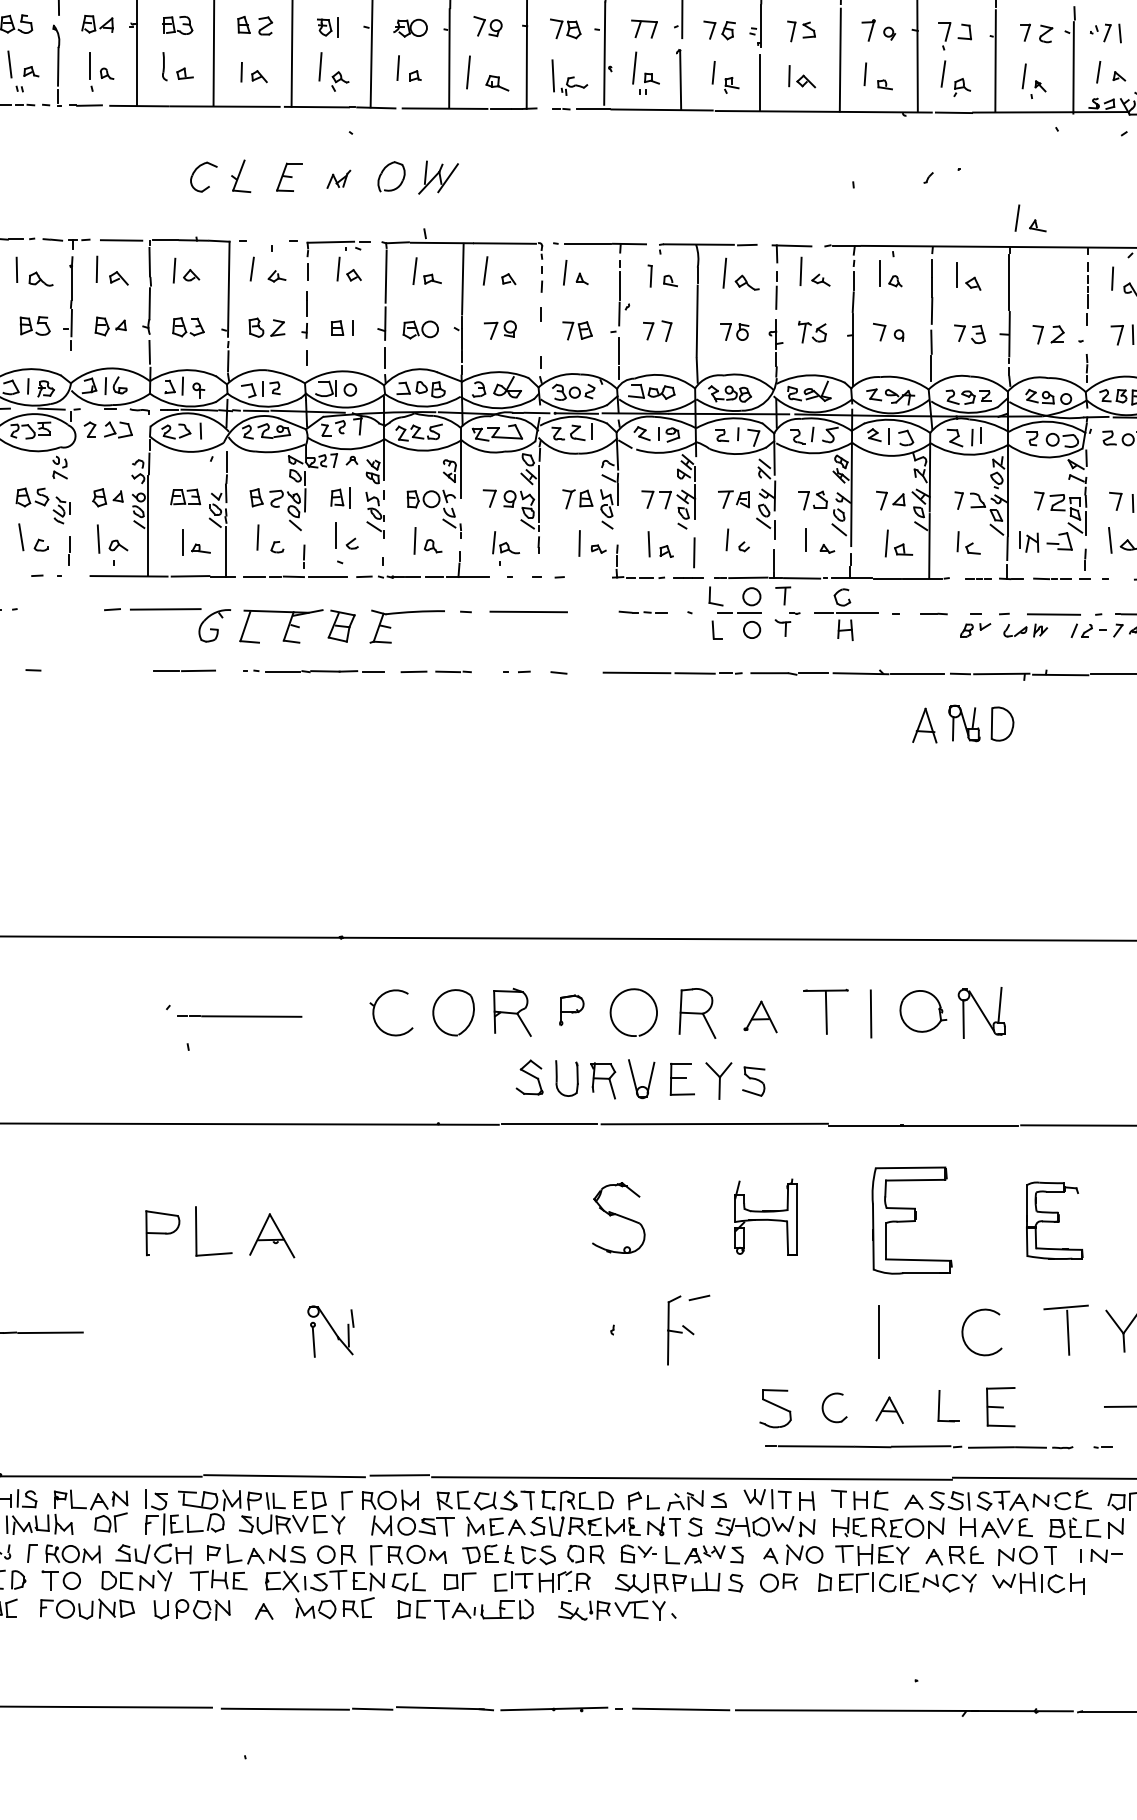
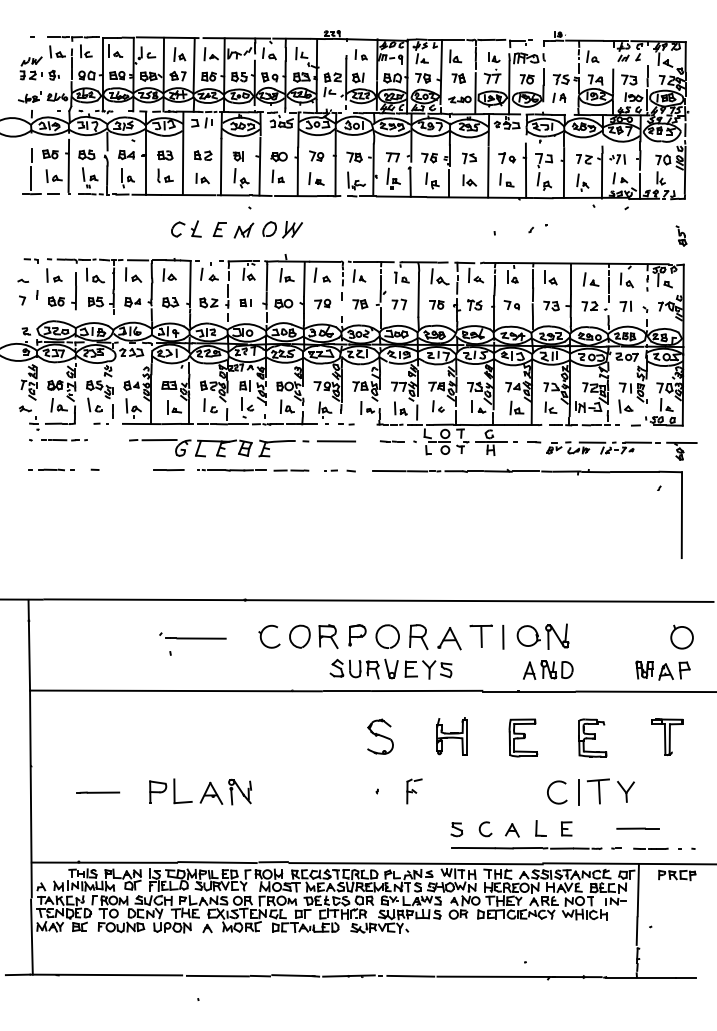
part: (487, 72) -> (316, 178), size x0.71
part: (337, 179) -> (243, 230), size x1.67
part: (1029, 218) -> (590, 279), moved
part: (963, 722) -> (548, 669), moved
part: (571, 1010) -> (357, 635), size x1.43
part: (760, 1016) -> (449, 638), size x1.43
part: (912, 1219) -> (523, 737), size x0.71
part: (220, 1252) -> (186, 801), moved
part: (688, 1330) -> (414, 791), size x0.71
line: (877, 1332) -> (578, 792), moved
part: (1000, 1406) -> (566, 828), size x0.71
part: (774, 1408) -> (456, 829), size x0.71

